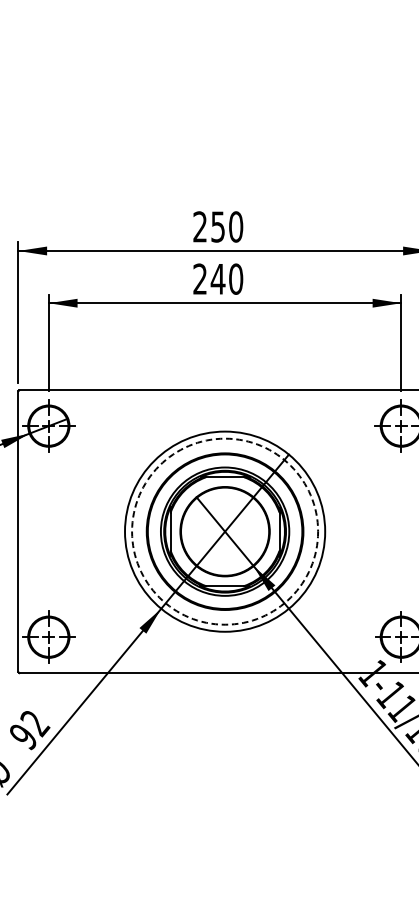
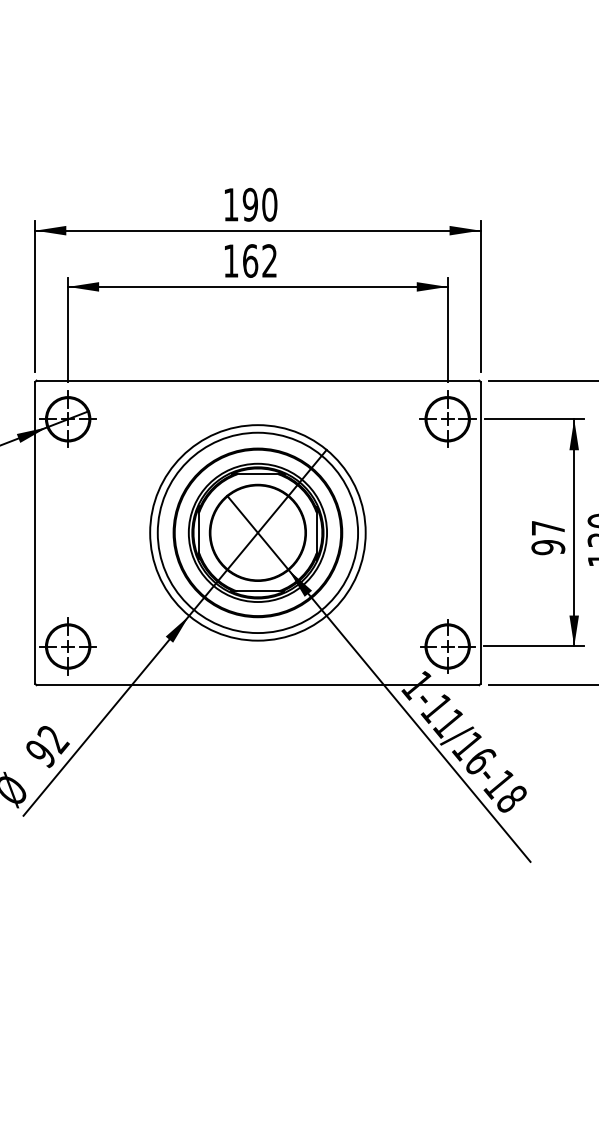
text: (208, 226) -> (240, 204), 250 -> 190
text: (218, 278) -> (250, 260), 240 -> 162
circle: (224, 531) -> (257, 532), dashed -> solid

